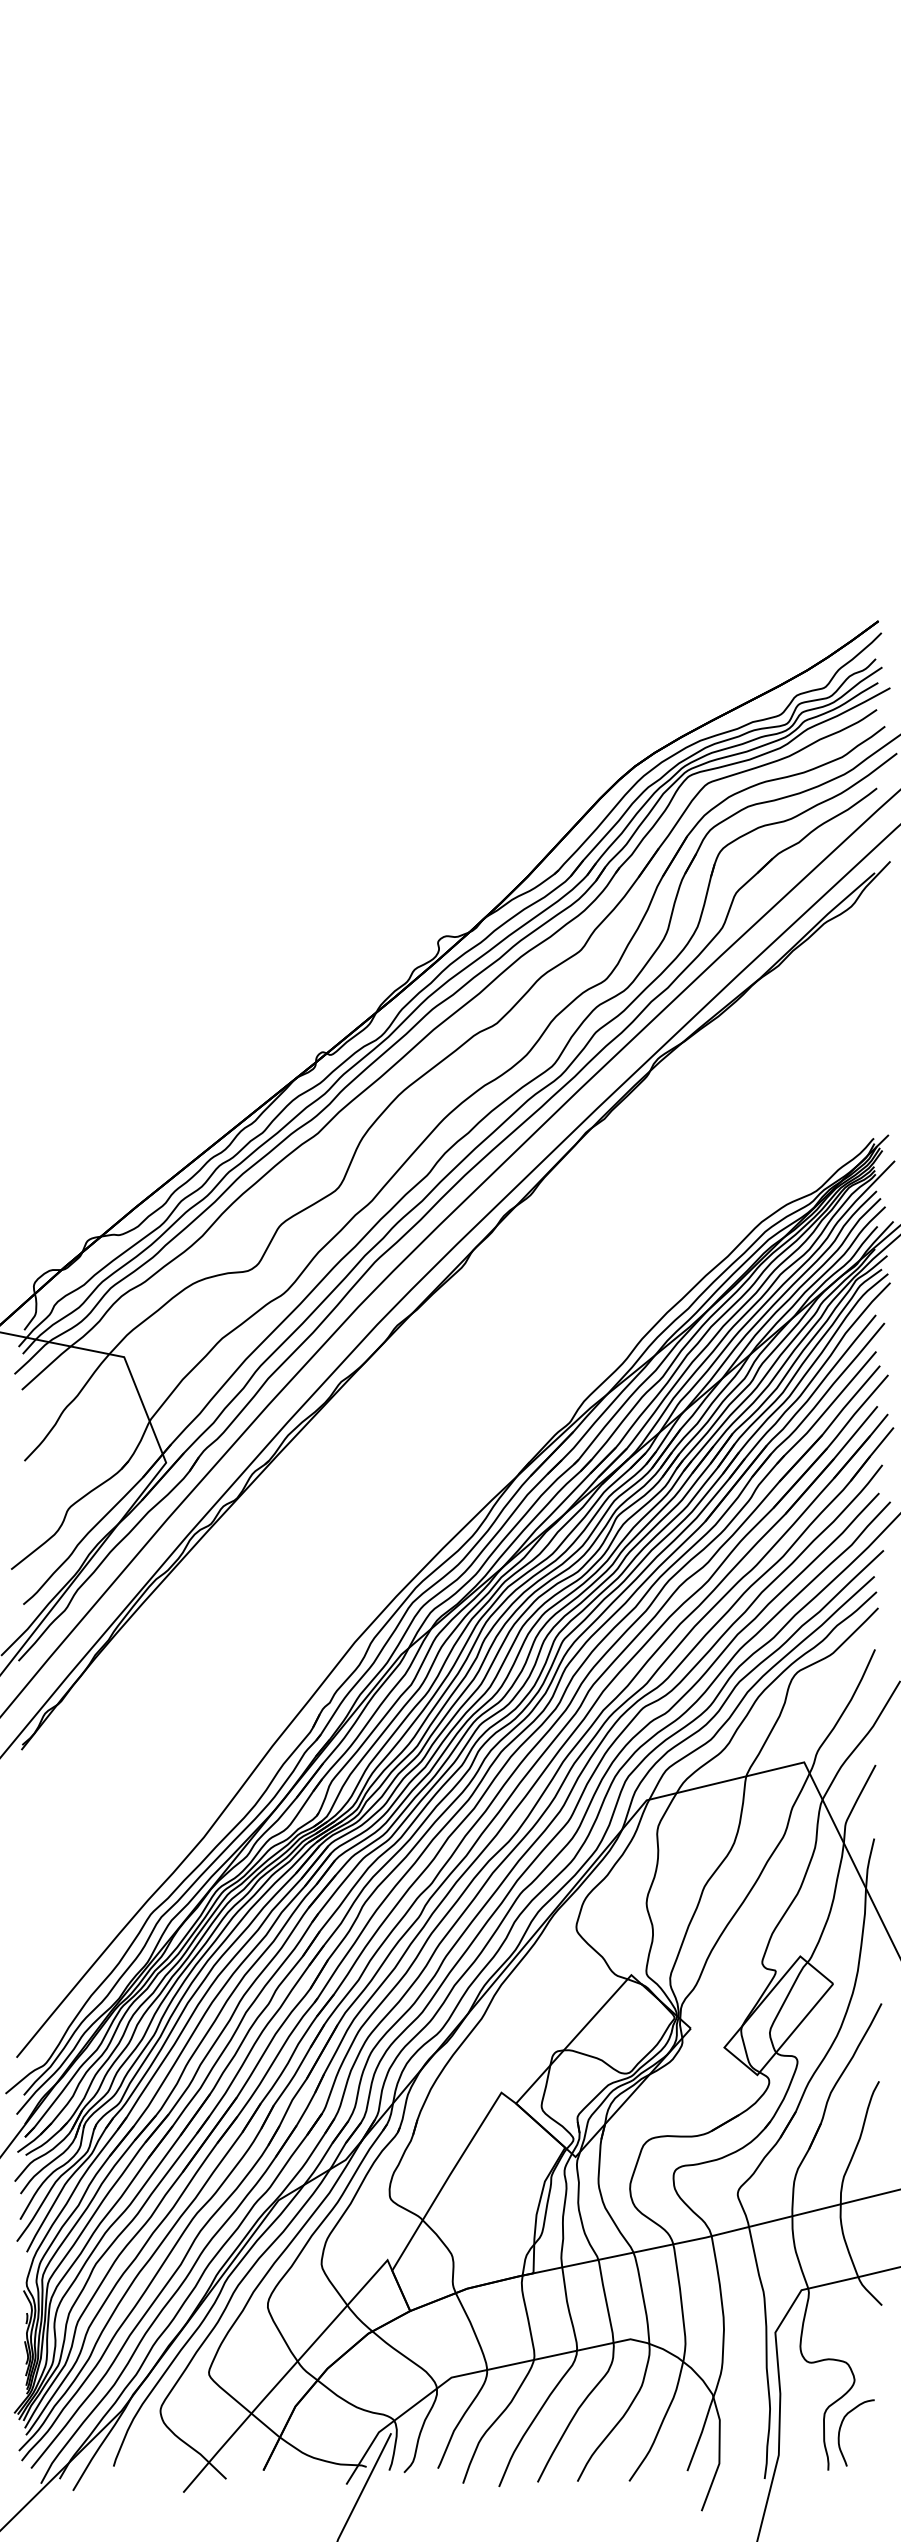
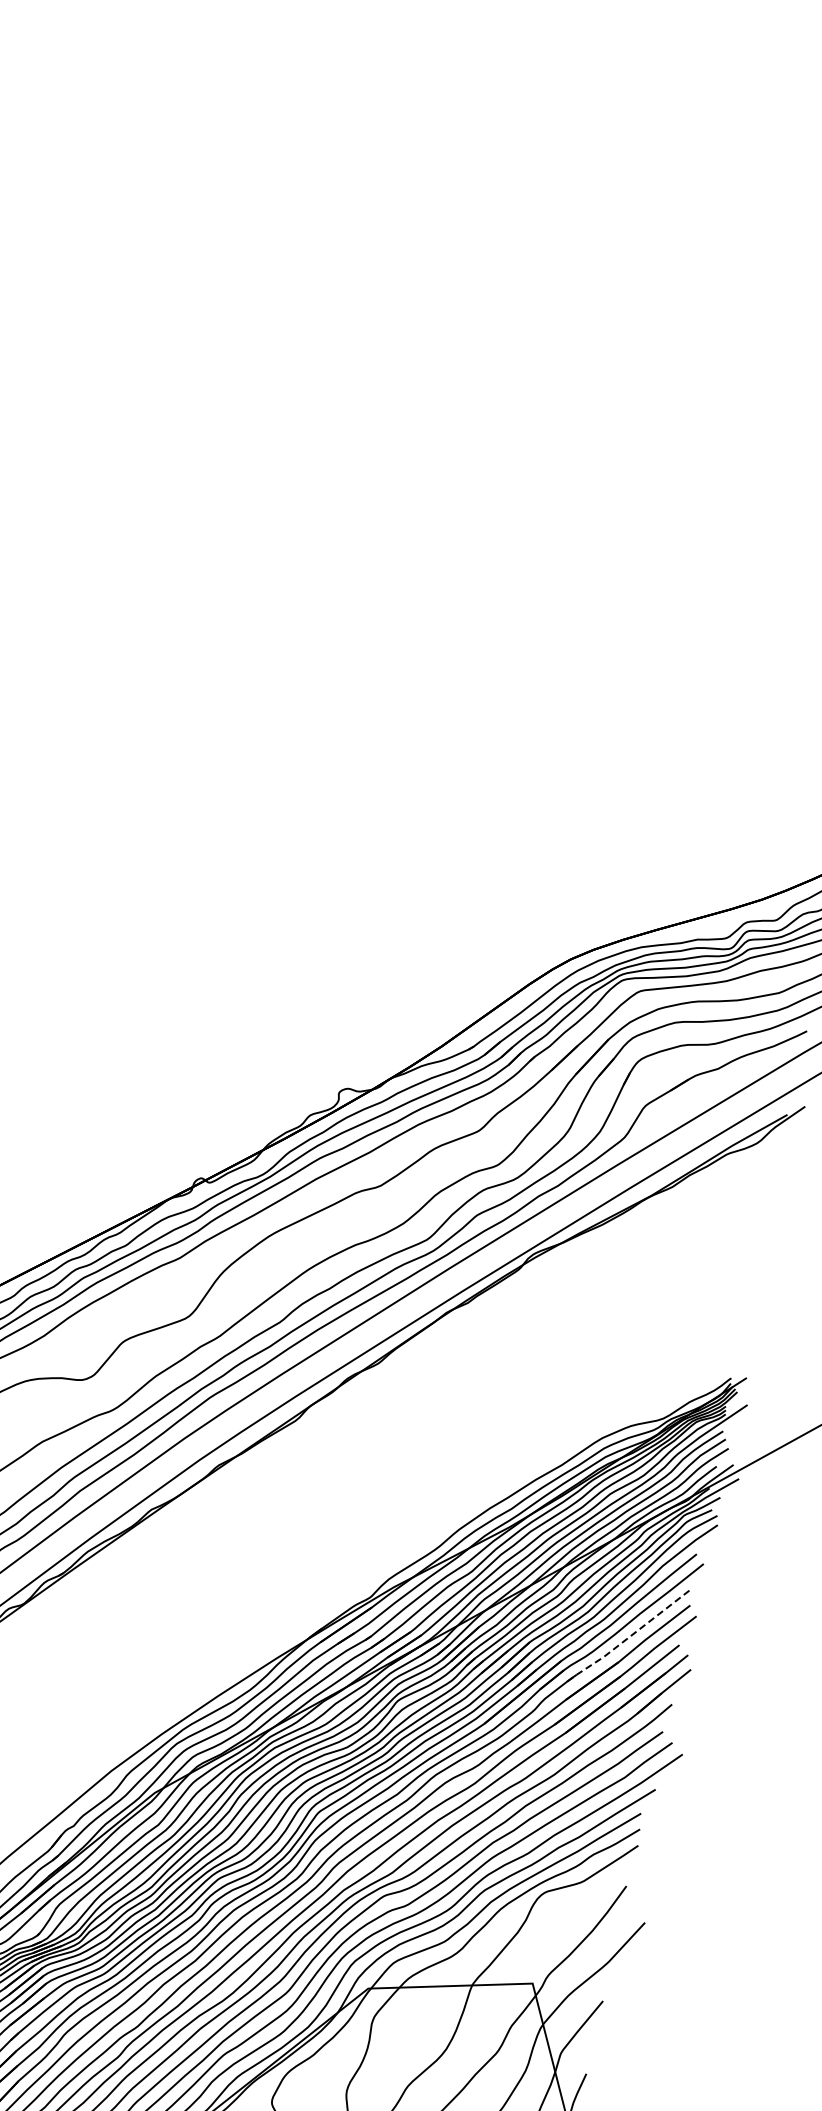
line: (826, 1409) -> (627, 1637), solid -> dashed

